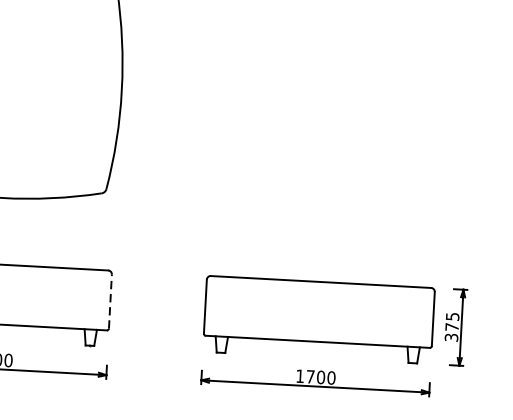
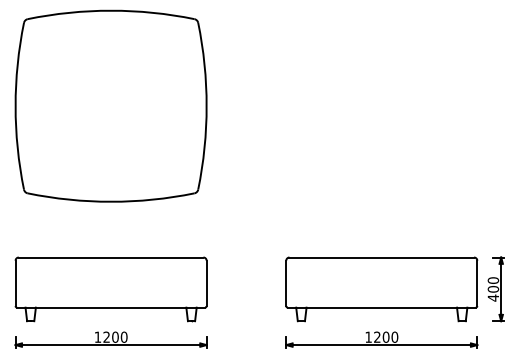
line: (110, 301) -> (206, 283), dashed -> solid
text: (452, 327) -> (493, 289), 375 -> 400
text: (310, 375) -> (377, 336), 1700 -> 1200

